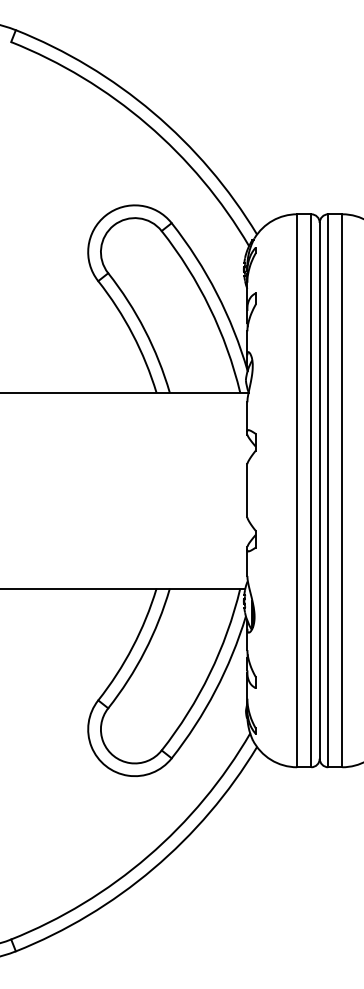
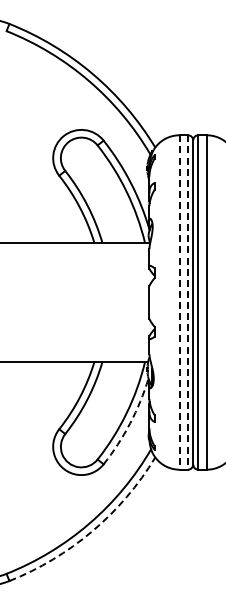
line: (297, 492) -> (179, 303), solid -> dashed
line: (311, 492) -> (188, 303), solid -> dashed
arc: (216, 690) -> (130, 423), solid -> dashed
arc: (153, 869) -> (92, 531), solid -> dashed

